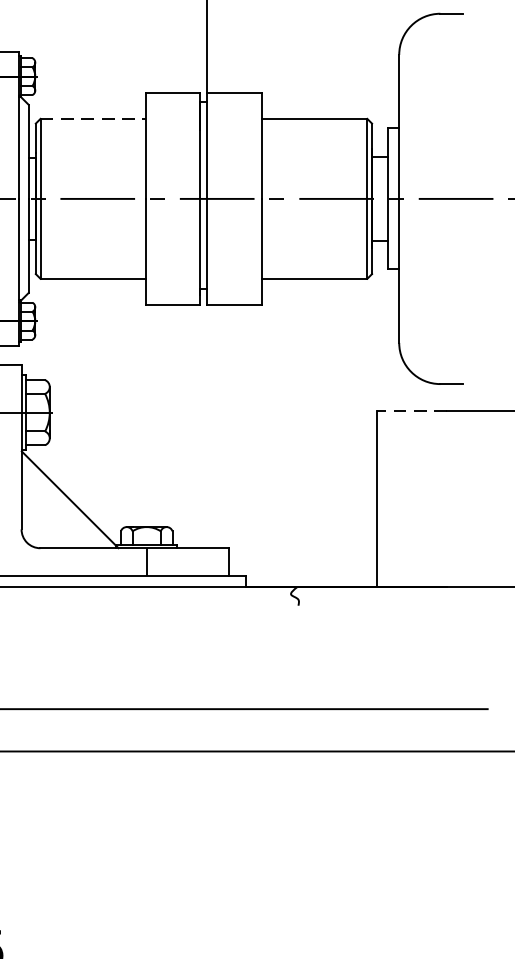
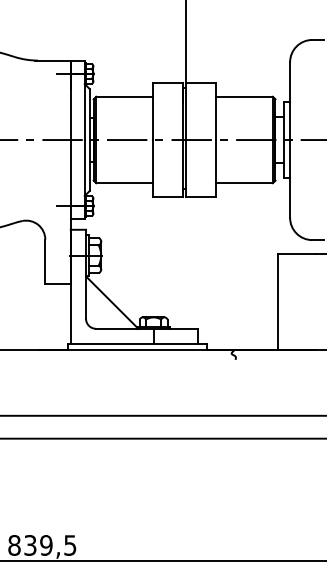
line: (92, 118) -> (124, 96), dashed -> solid
line: (411, 410) -> (296, 254), dashed -> solid

